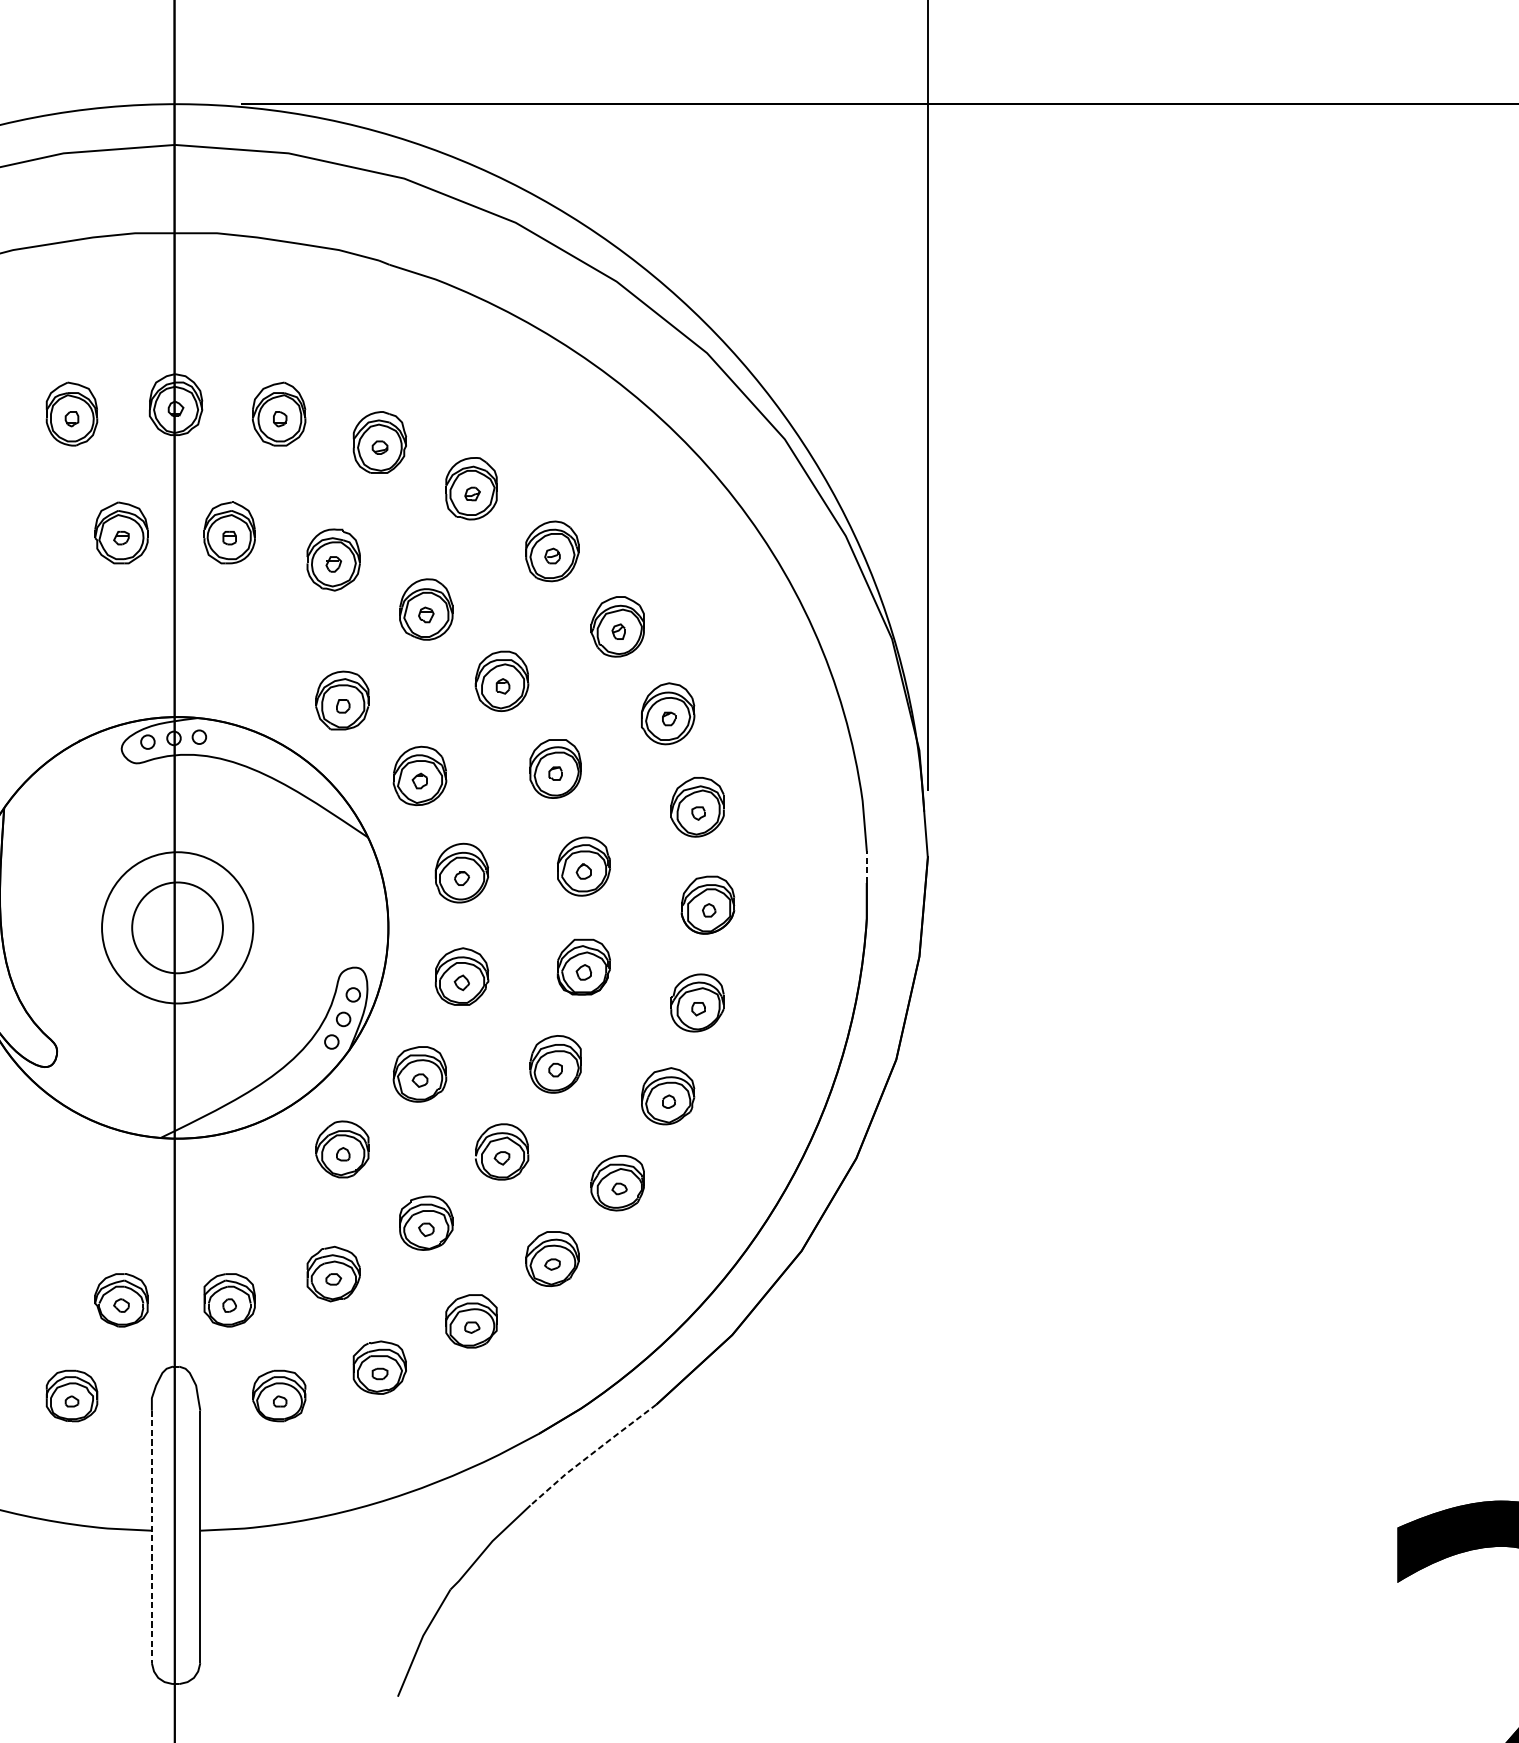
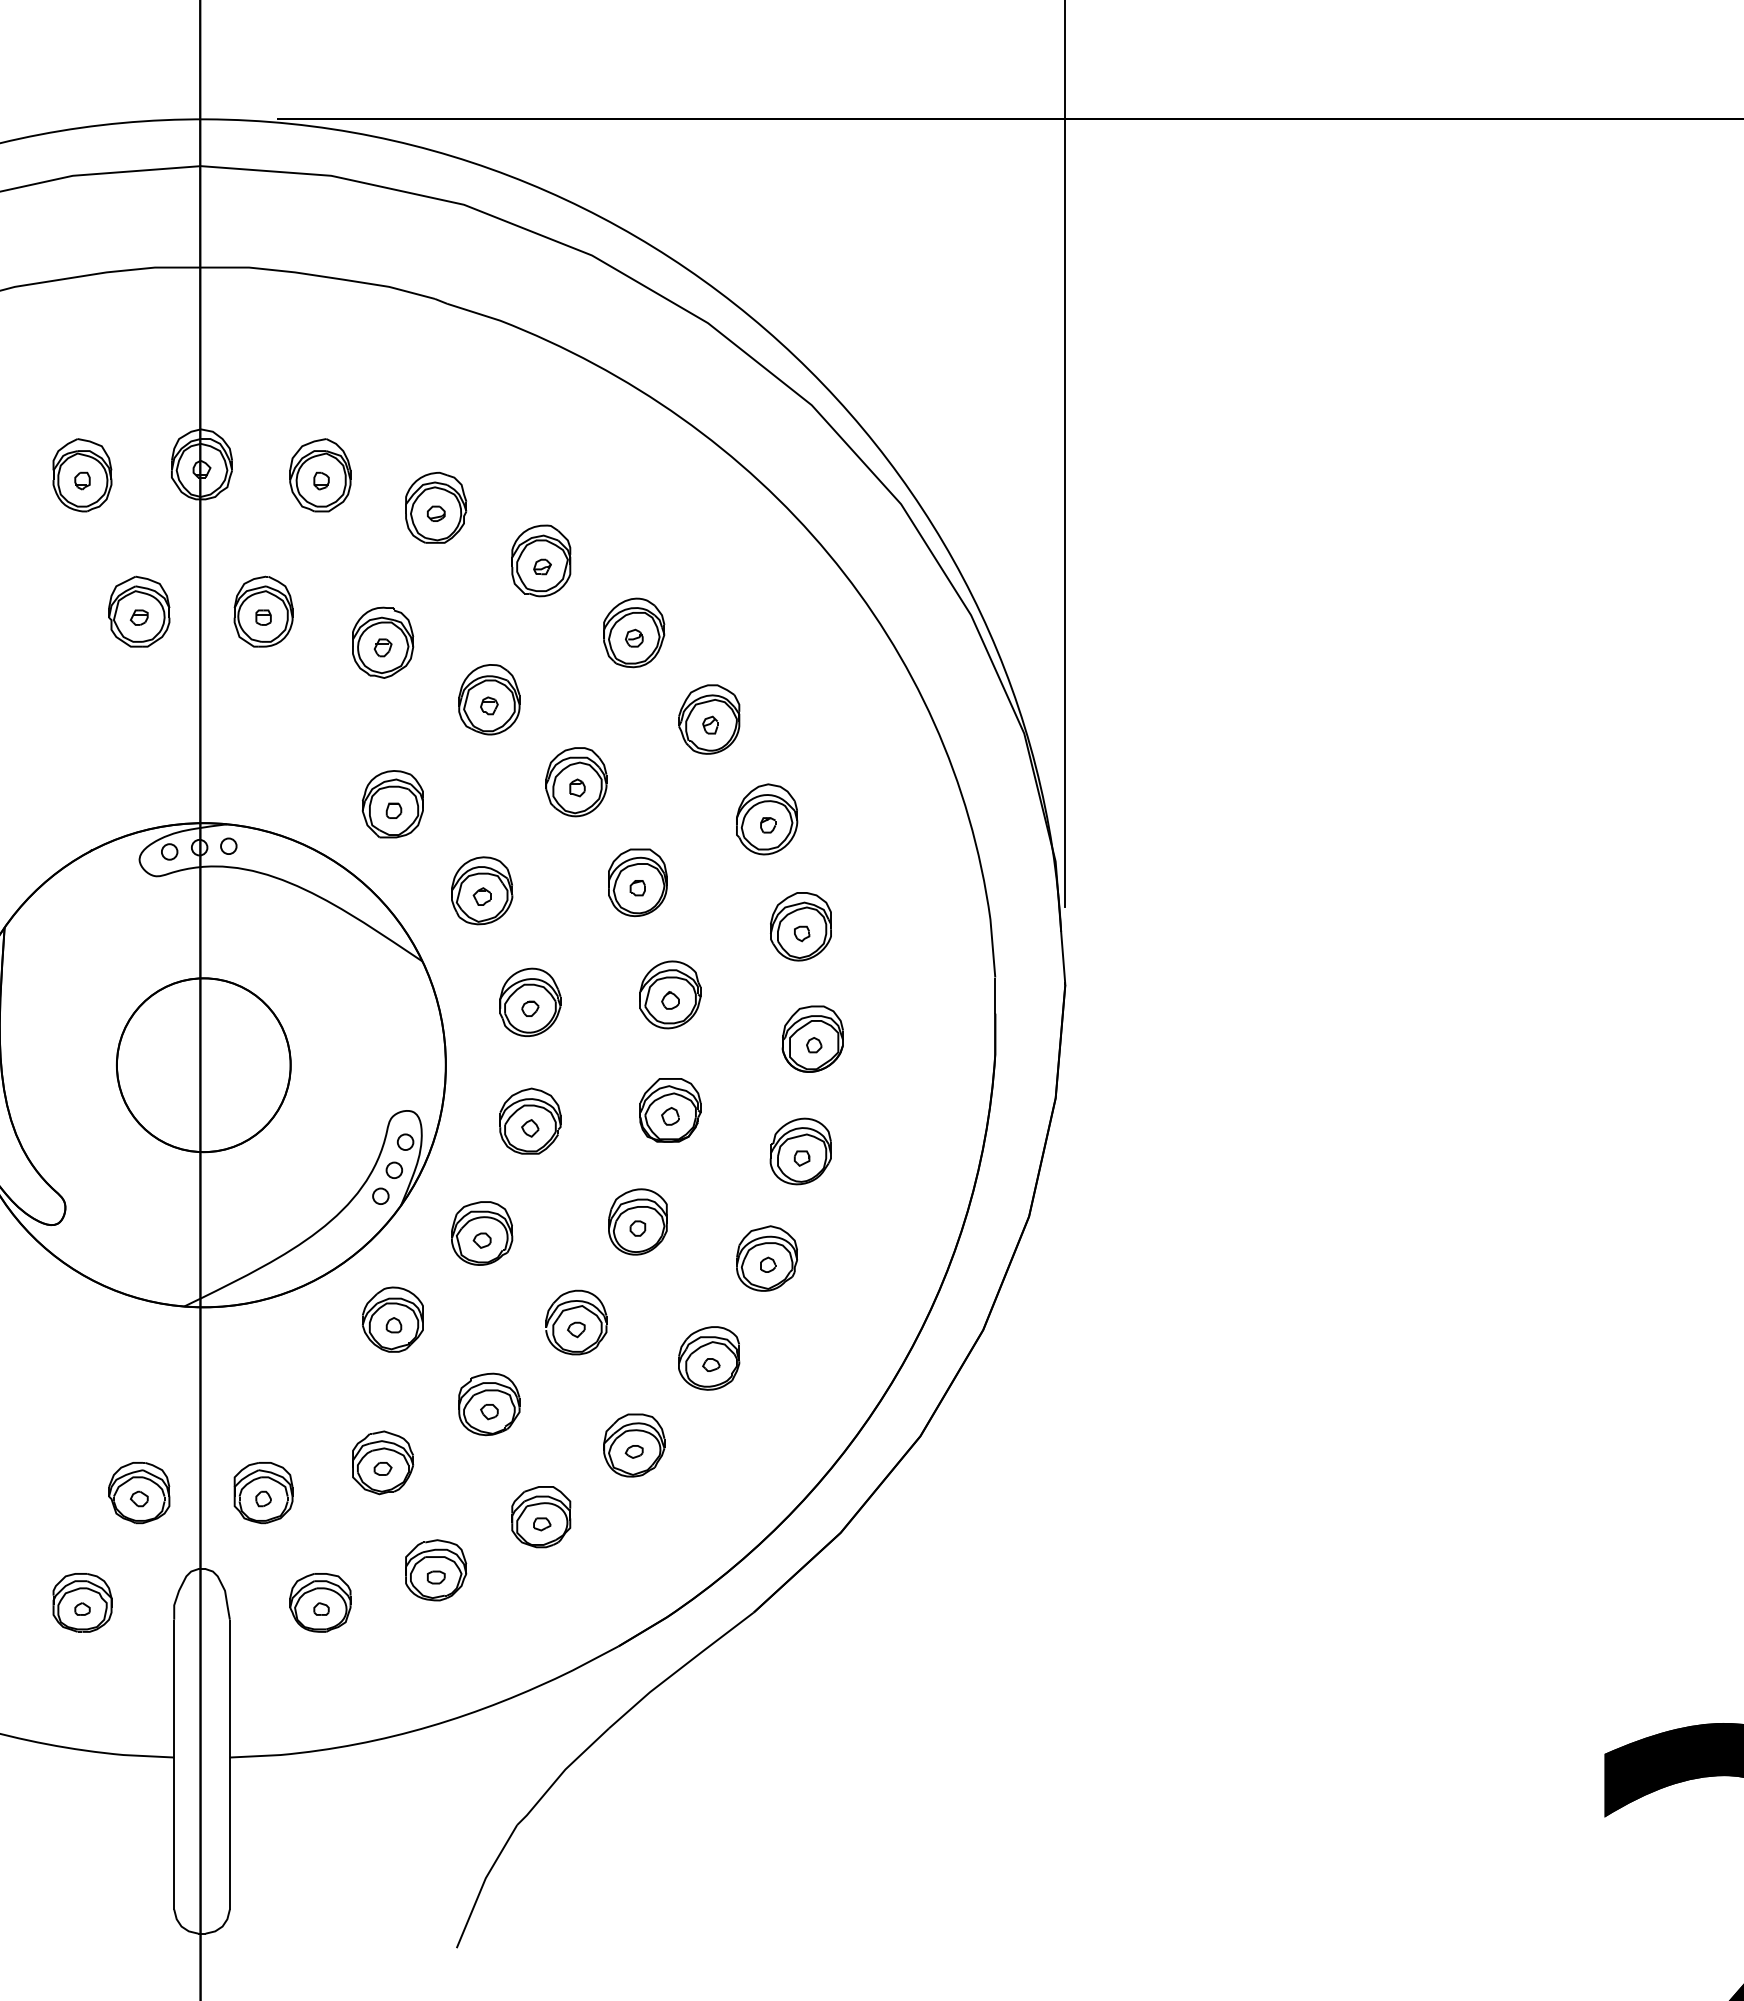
line: (867, 867) -> (995, 995), dashed -> solid
circle: (177, 928) -> (203, 1065), size x1.67
line: (591, 1454) -> (679, 1669), dashed -> solid
line: (152, 1536) -> (174, 1764), dashed -> solid

